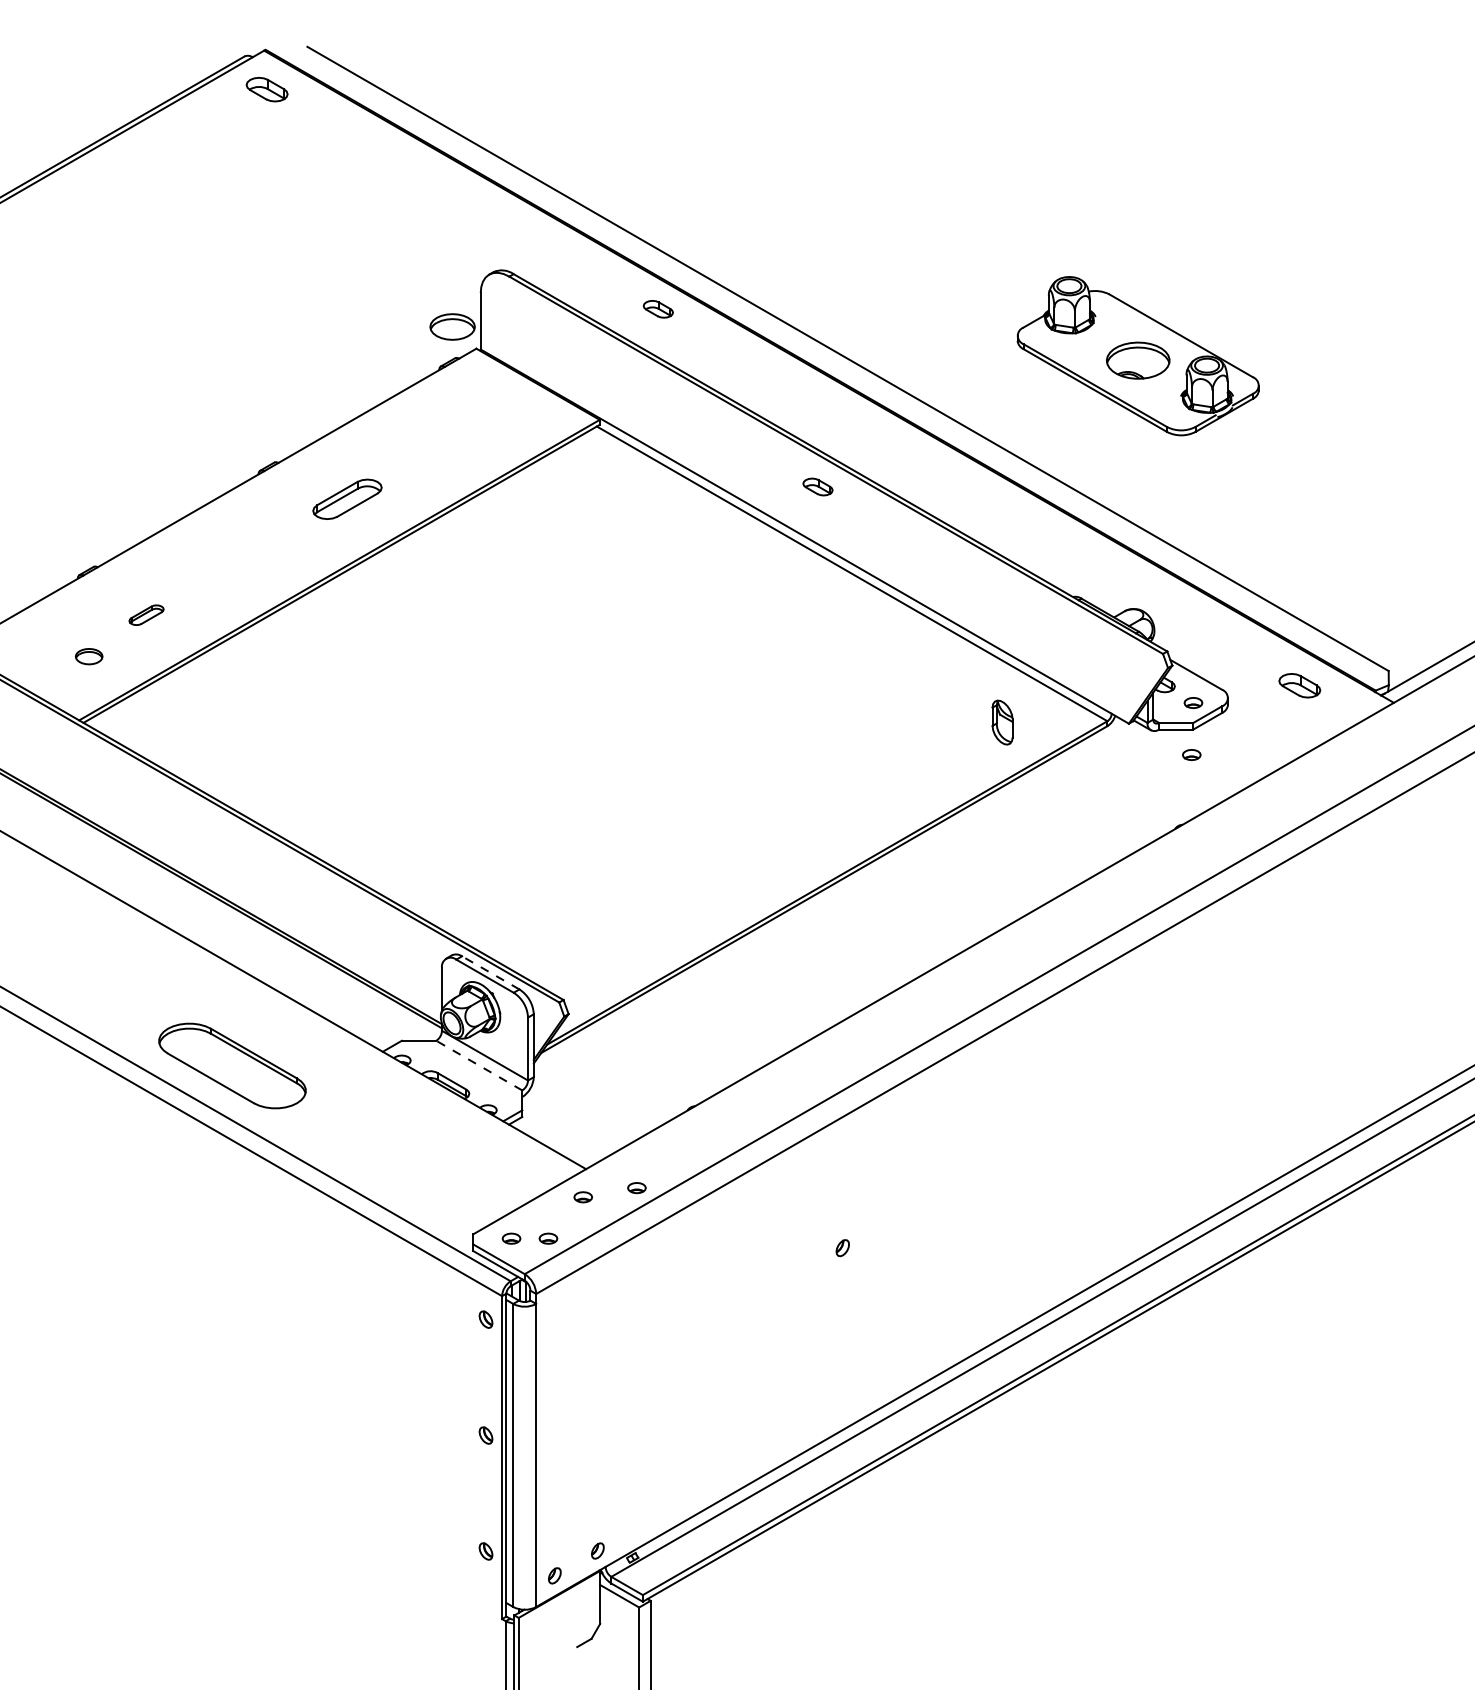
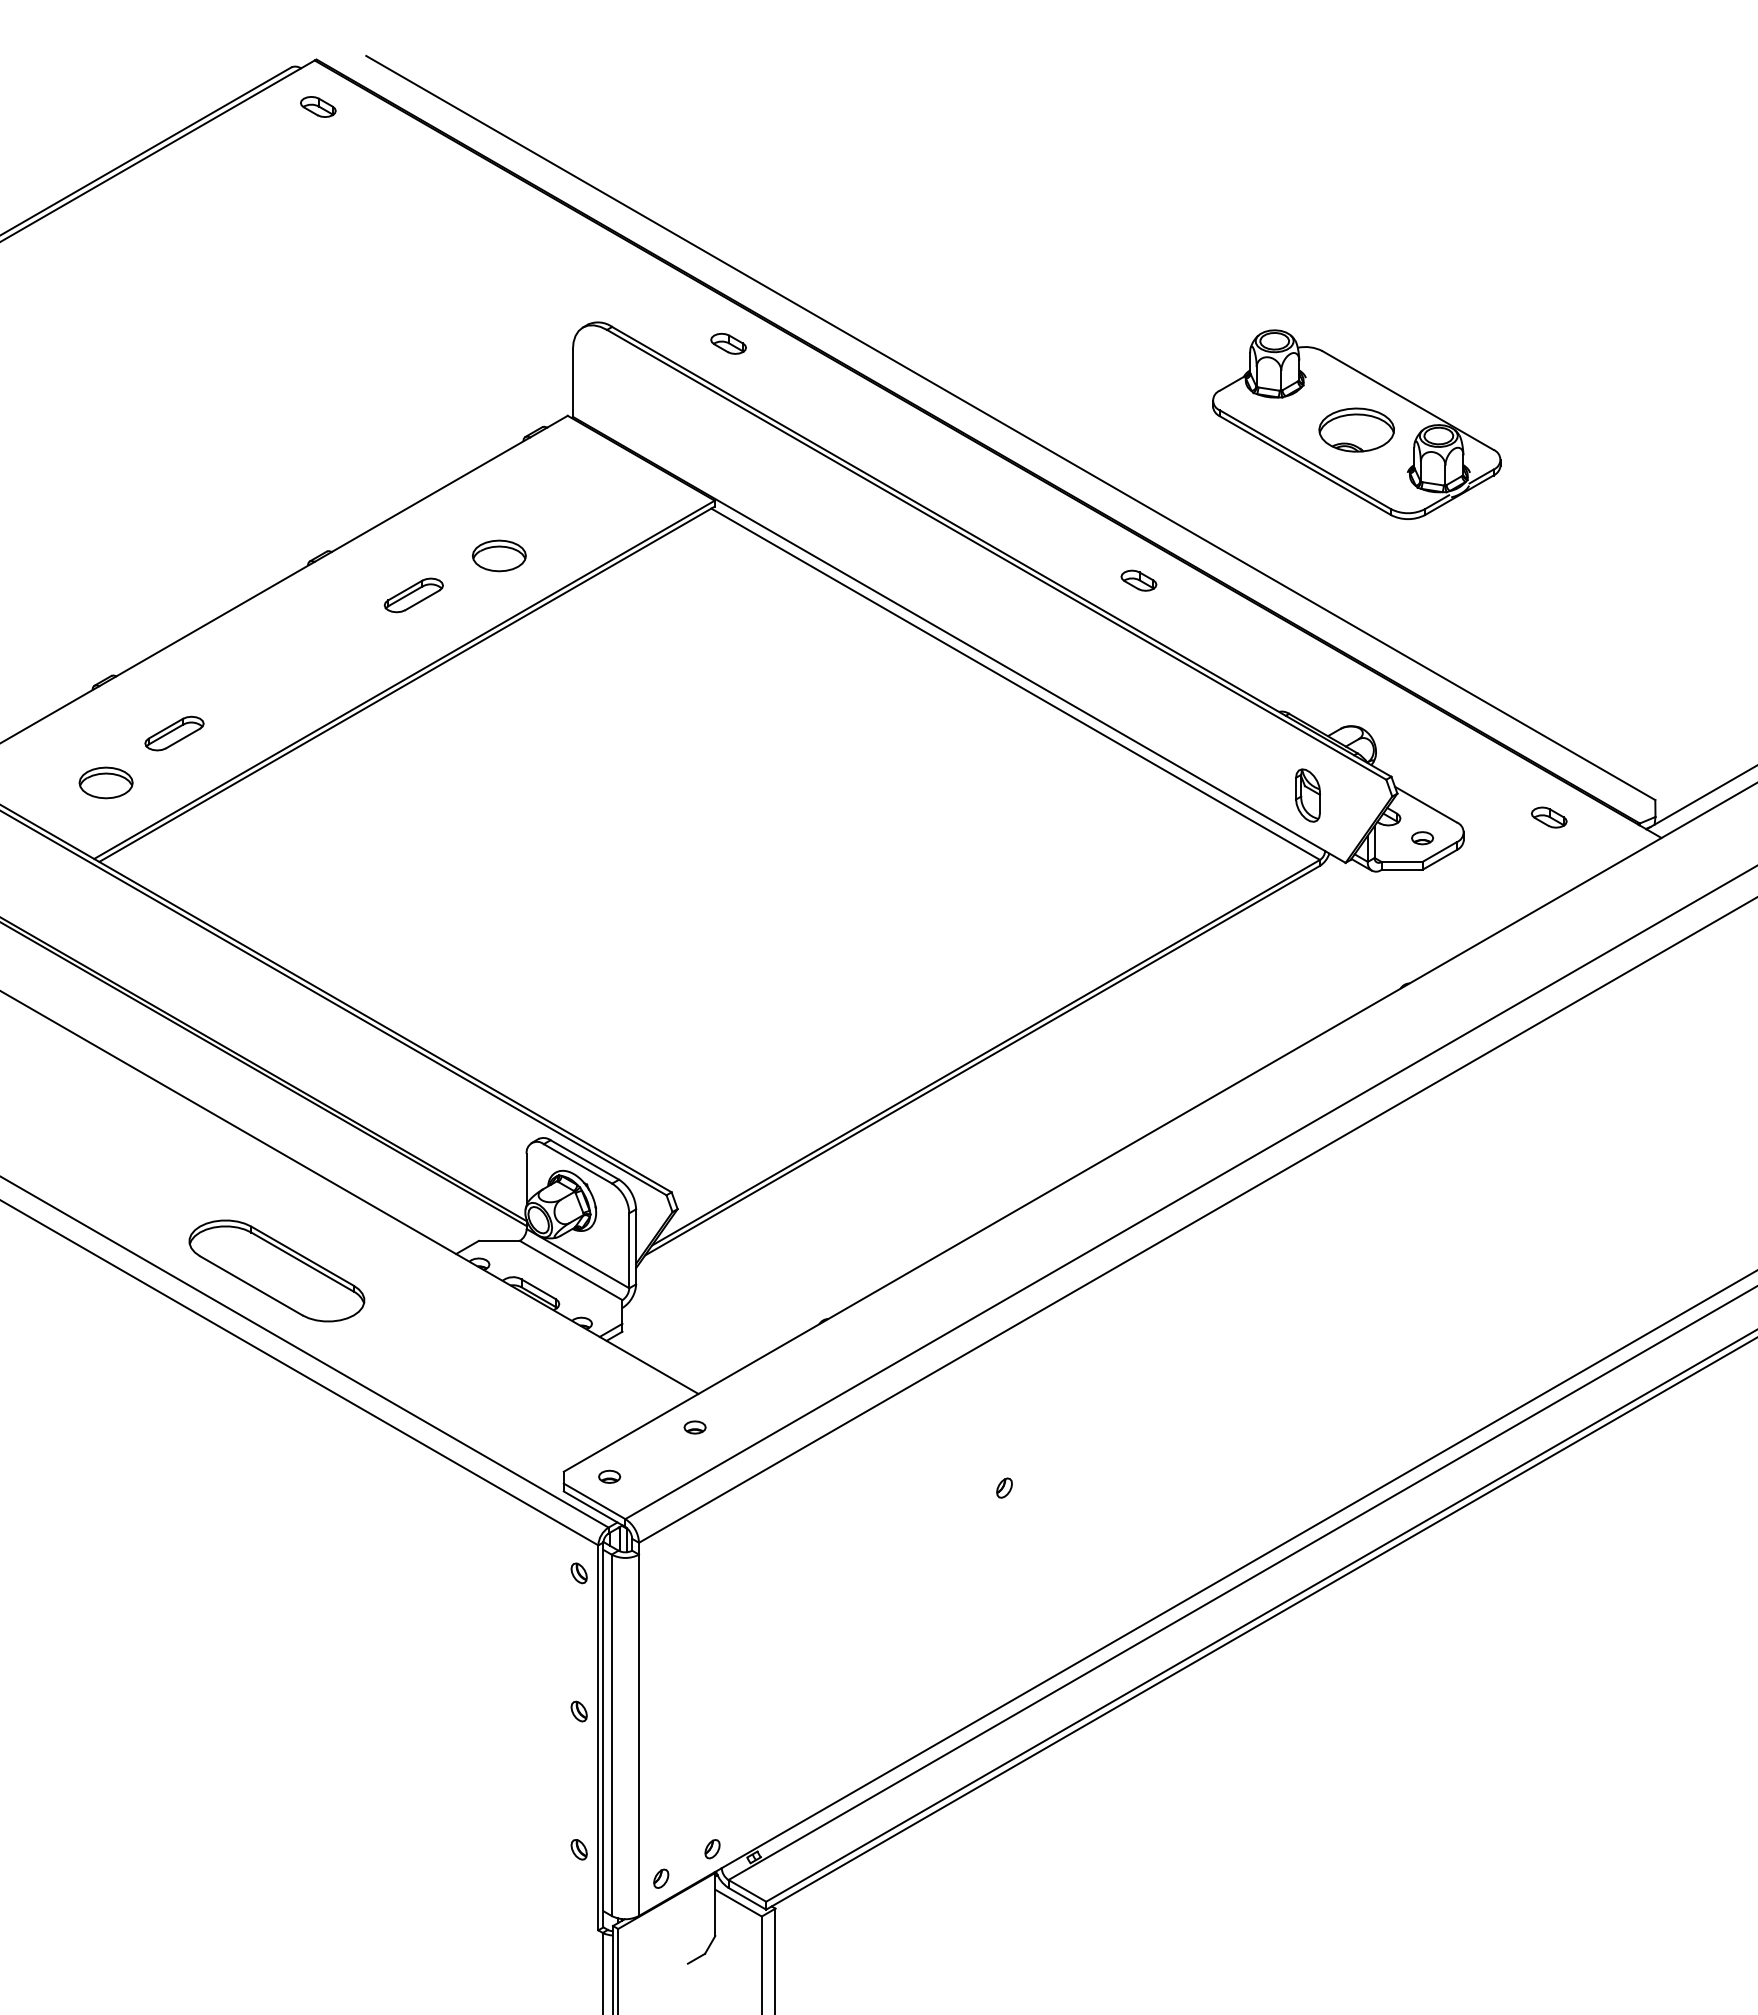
part: (267, 89) -> (318, 106), size x0.71
part: (658, 309) -> (728, 343), moved
part: (452, 326) -> (499, 555), moved
part: (817, 486) -> (1138, 580), moved
part: (347, 499) -> (413, 595), size x0.71
part: (146, 615) -> (174, 733), size x1.43
part: (88, 656) -> (105, 782), size x1.67
part: (1299, 685) -> (1548, 817), size x0.71
part: (1002, 722) -> (1308, 795), moved
part: (1191, 755) -> (1420, 900), removed
line: (490, 972) -> (584, 1159), dashed -> solid
line: (478, 1065) -> (570, 1270), dashed -> solid
part: (636, 1188) -> (758, 1416), removed
part: (548, 1238) -> (653, 1476), removed

